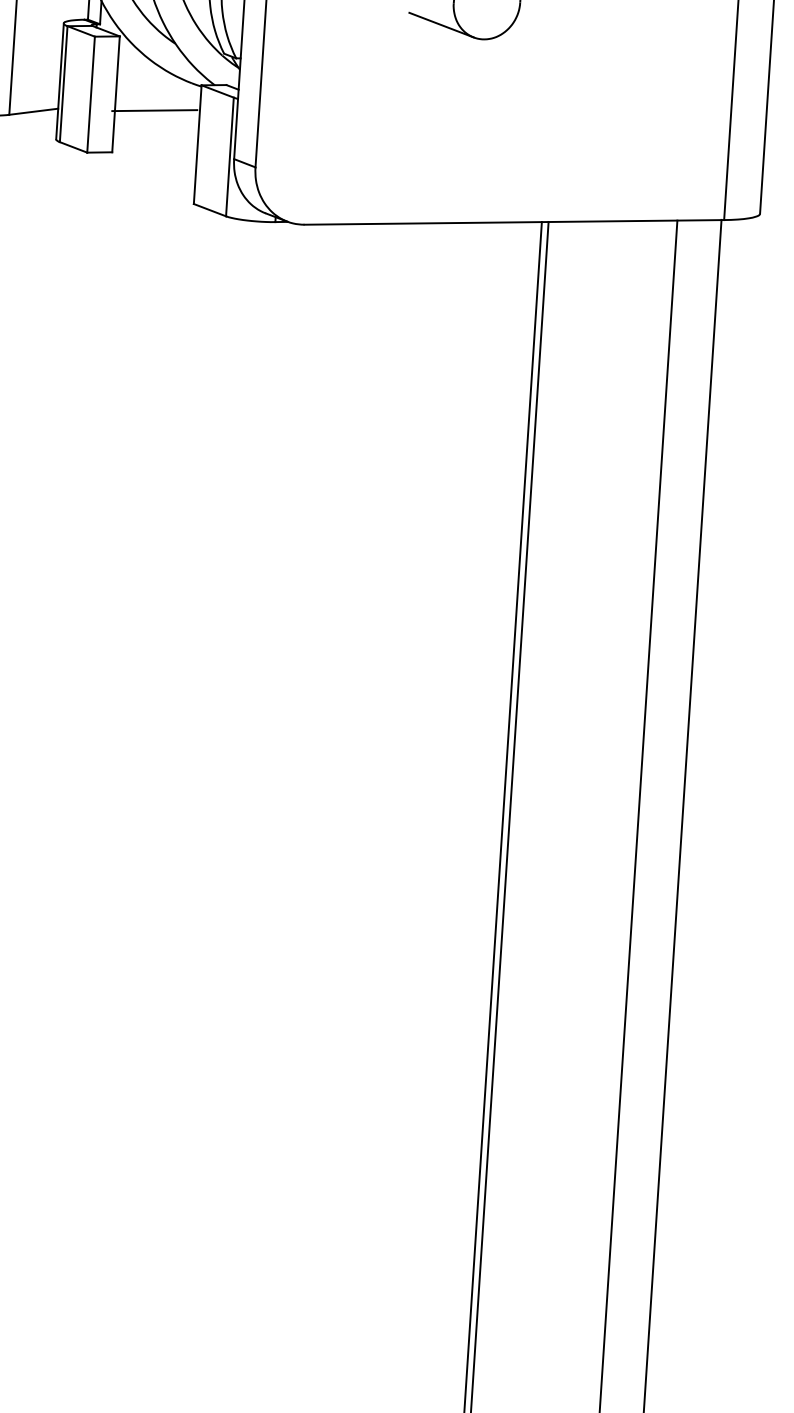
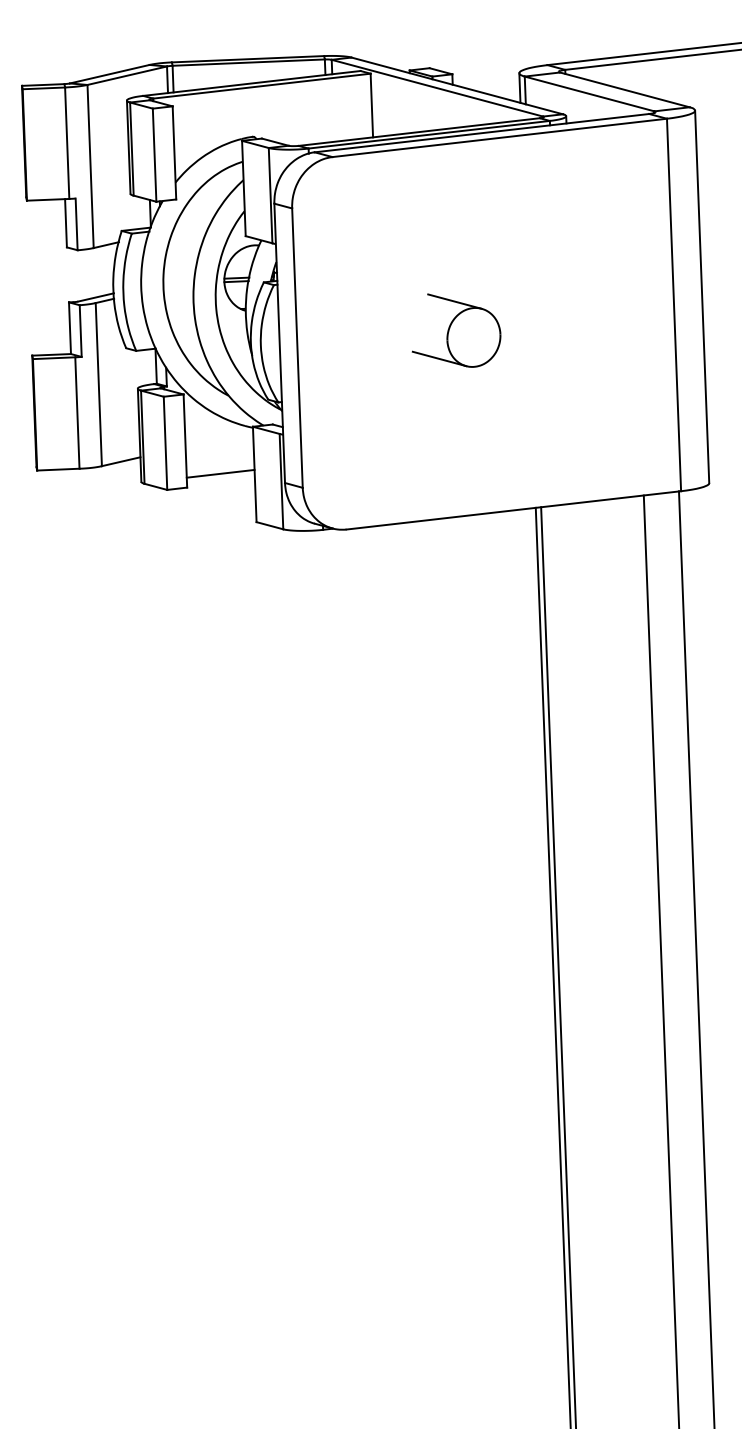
line: (154, 110) -> (220, 473), moved

